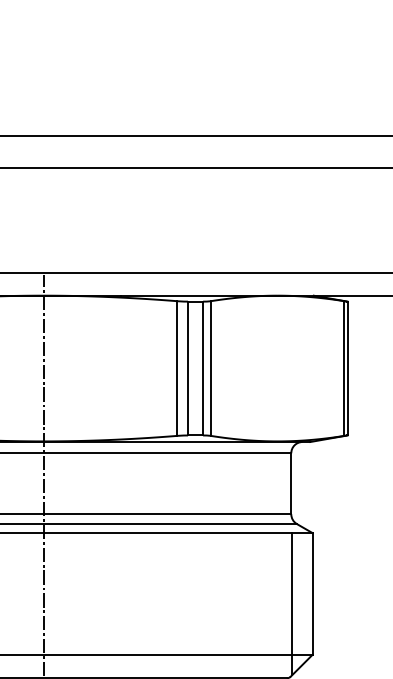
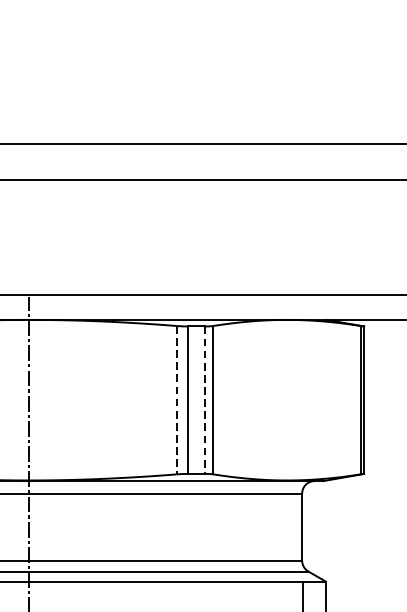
line: (203, 368) -> (205, 400), solid -> dashed
line: (177, 369) -> (176, 401), solid -> dashed

